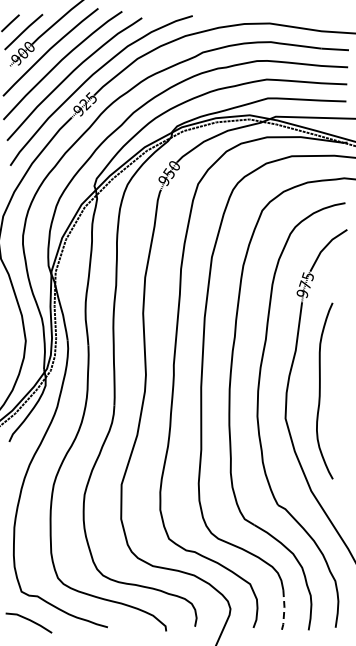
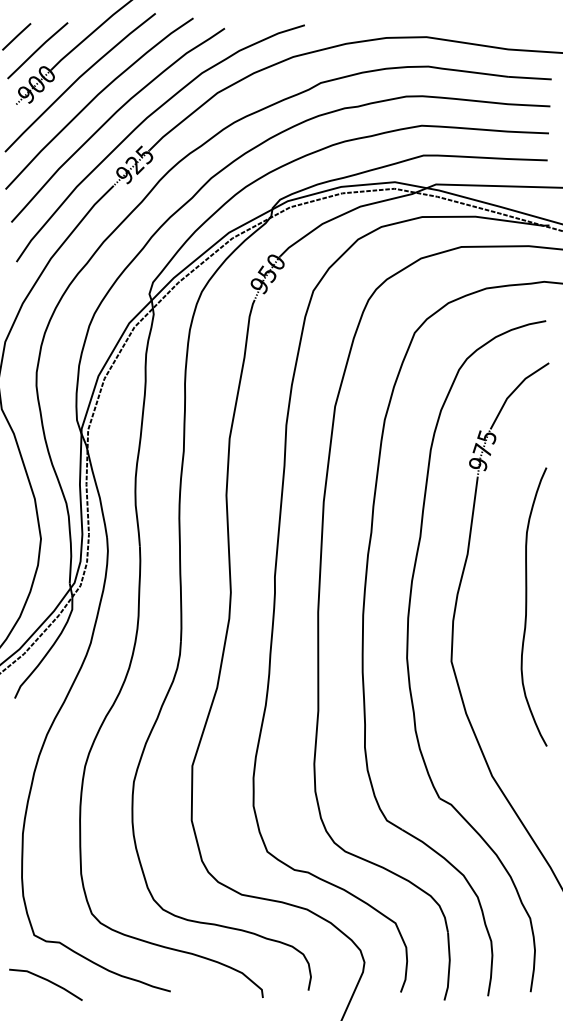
curve: (320, 390) -> (527, 606), moved
line: (284, 612) -> (449, 968), dashed -> solid

